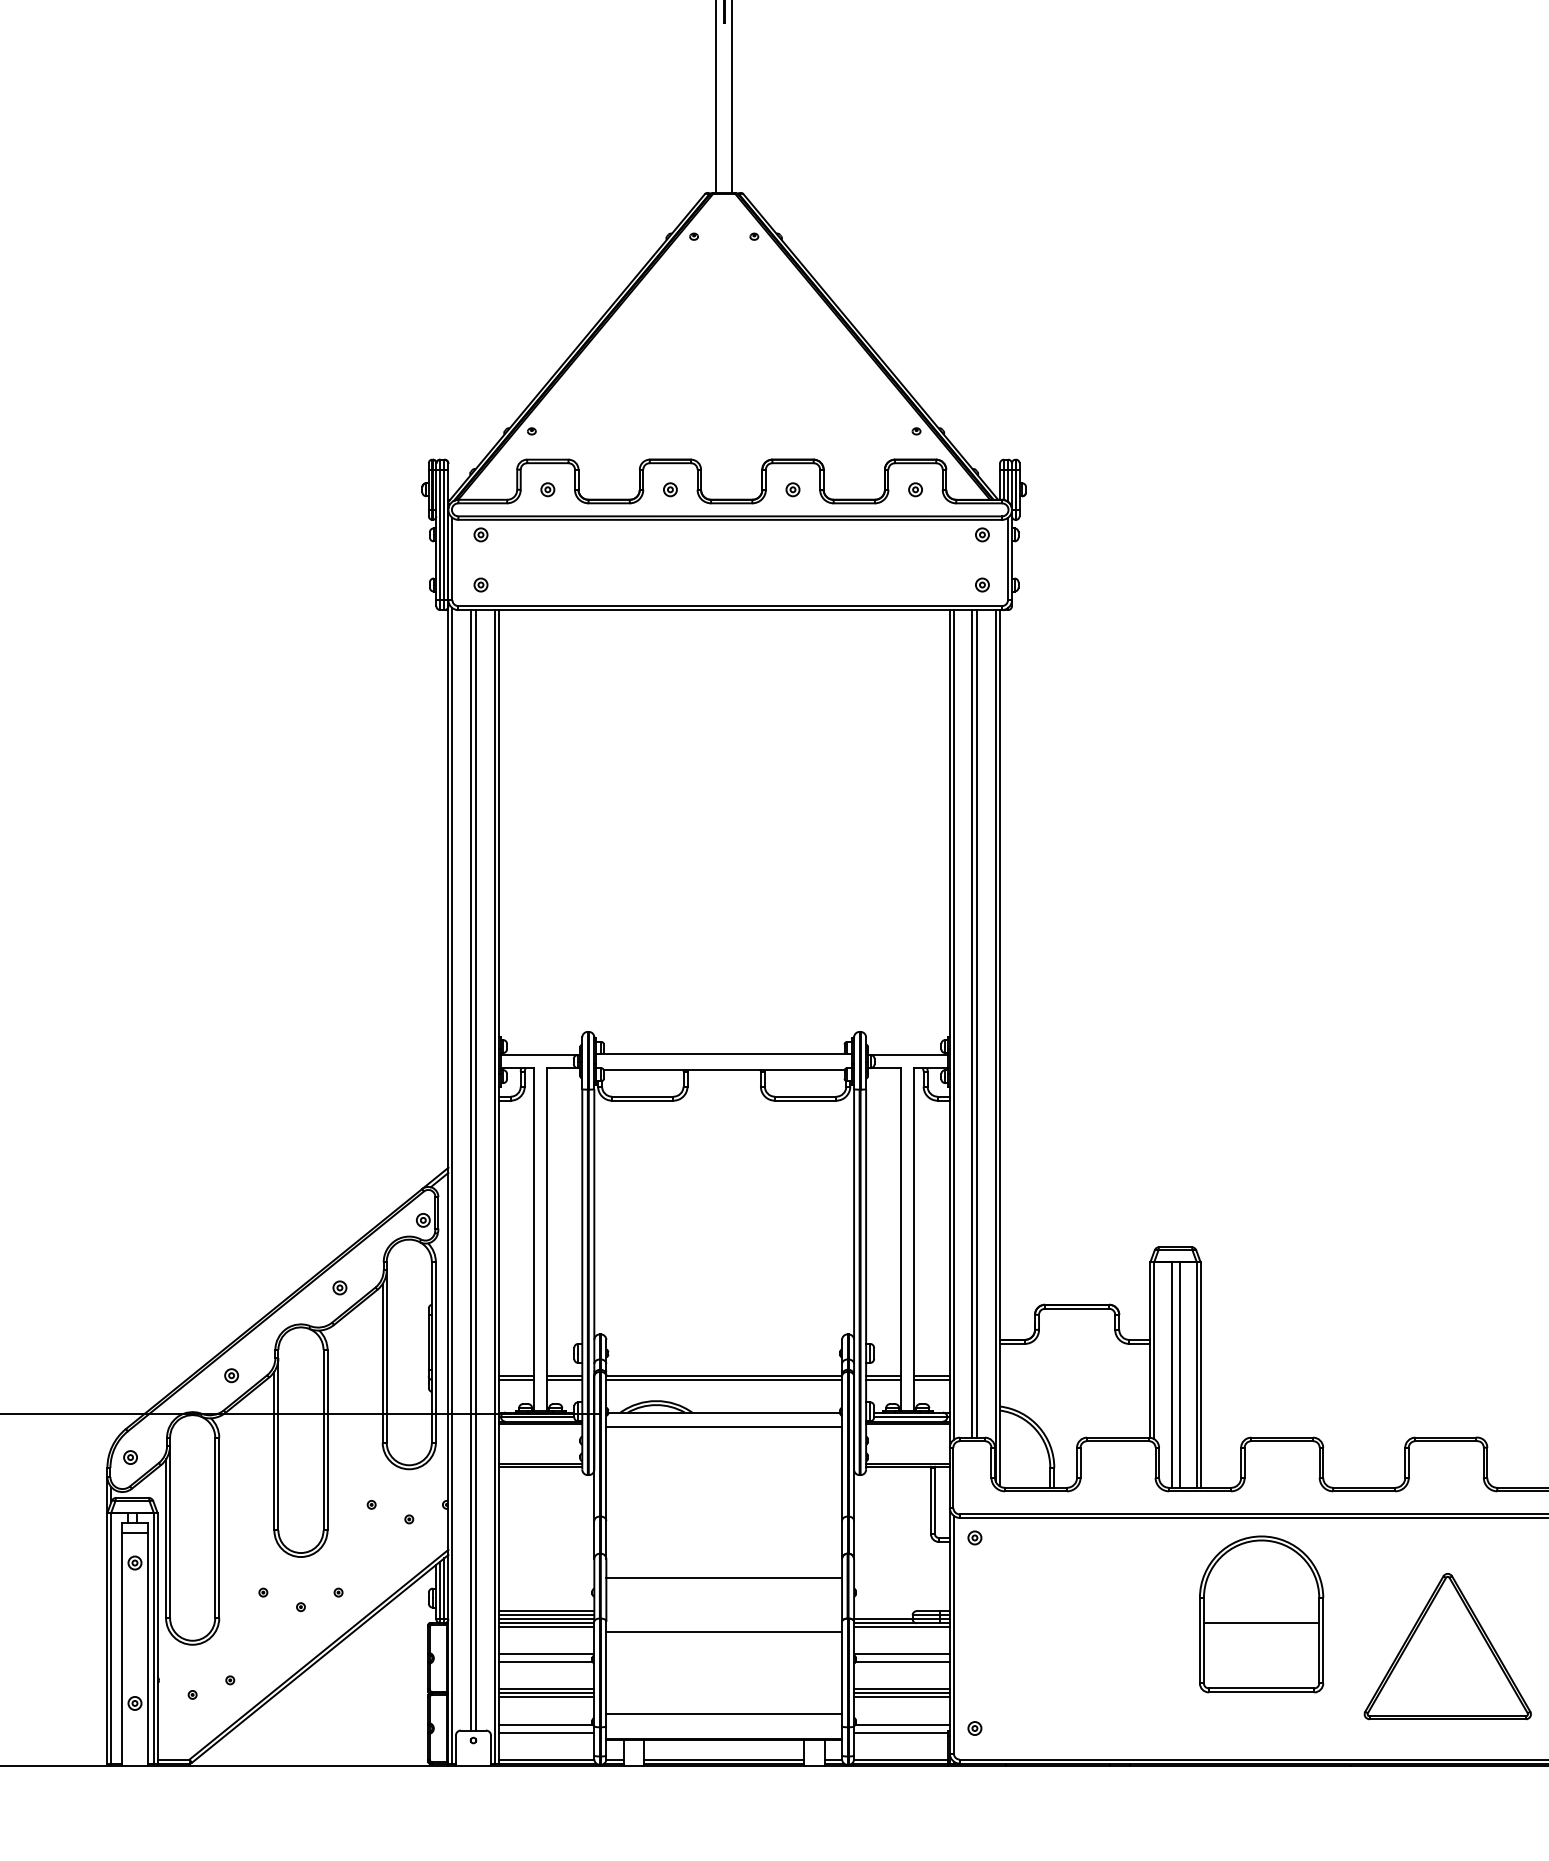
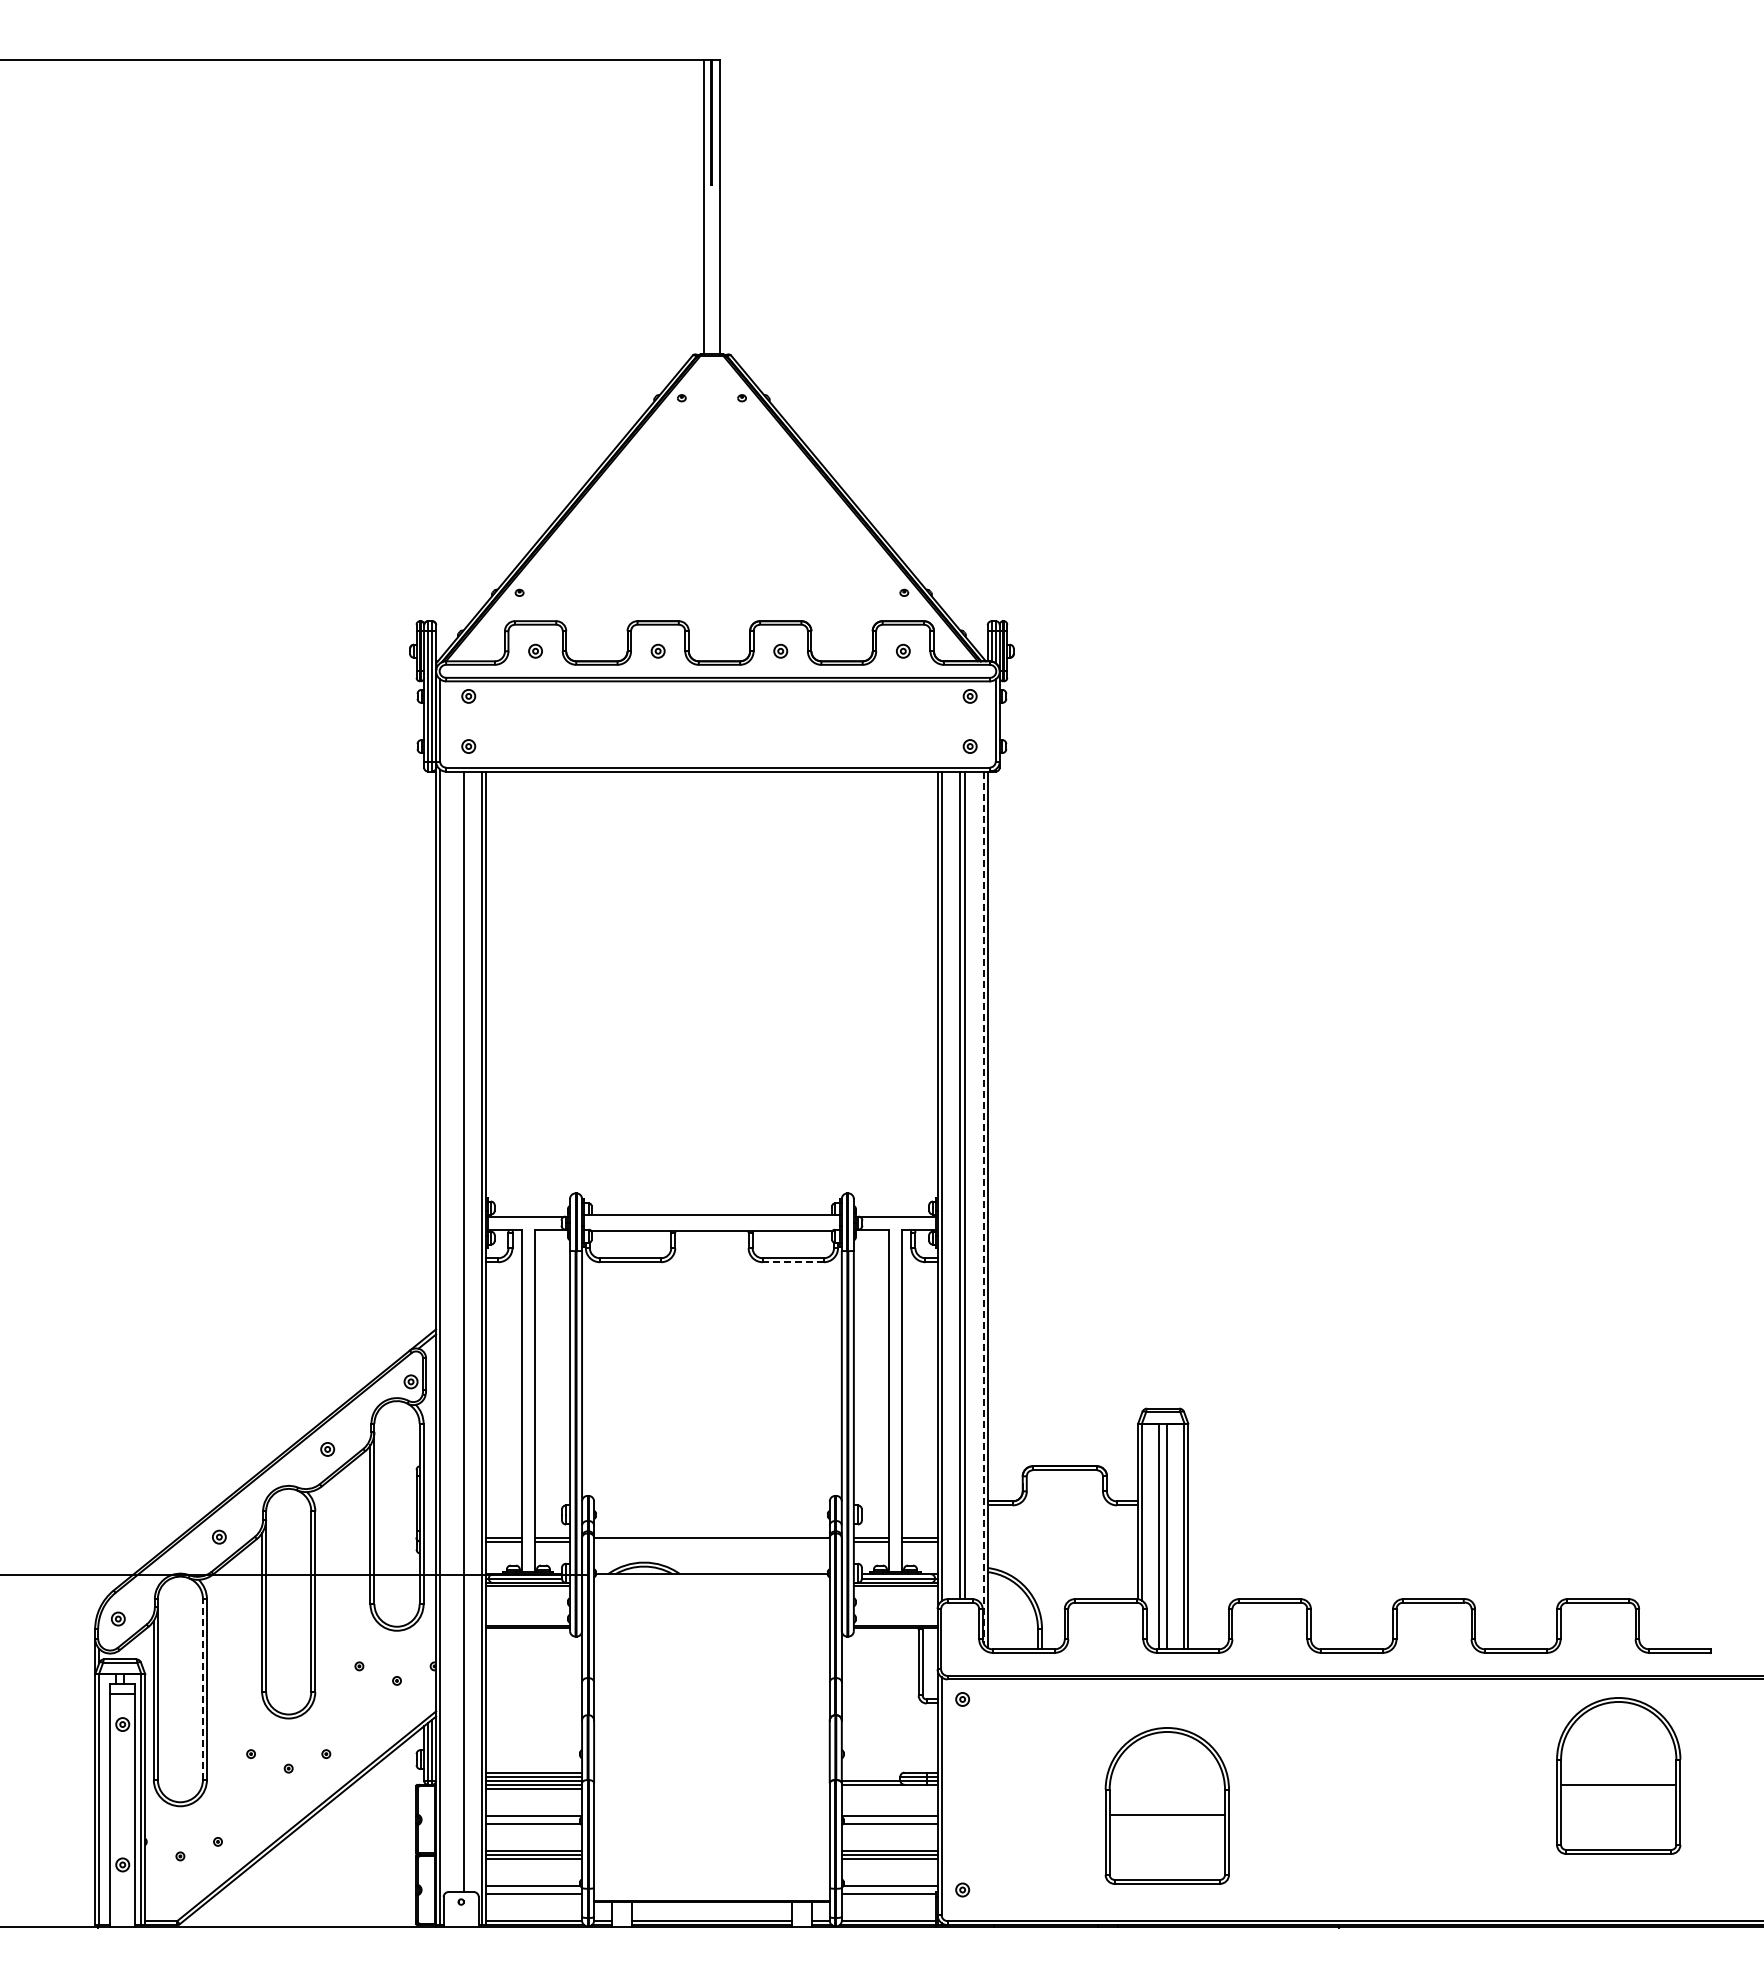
line: (995, 1047) -> (983, 1208), solid -> dashed
line: (805, 1101) -> (793, 1262), solid -> dashed
line: (470, 1170) -> (458, 1331), removed
line: (723, 1380) -> (711, 1541), removed
line: (723, 1427) -> (711, 1588), removed
line: (214, 1527) -> (202, 1688), solid -> dashed
line: (723, 1578) -> (711, 1739), removed
part: (1260, 1614) -> (1166, 1805), moved
line: (901, 1627) -> (889, 1788), removed
line: (723, 1632) -> (711, 1793), removed
part: (1447, 1646) -> (1435, 1807), removed
line: (723, 1714) -> (711, 1875), removed

